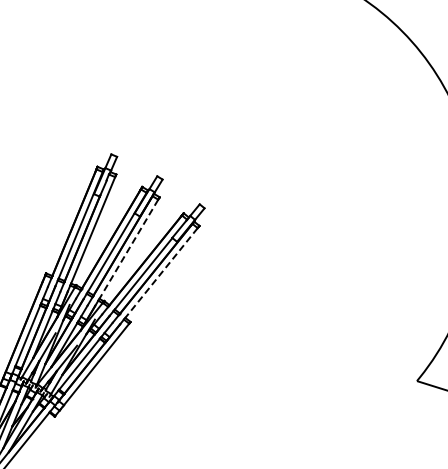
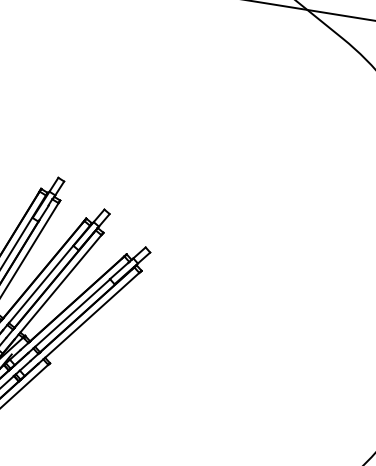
line: (128, 249) -> (60, 284), dashed -> solid
line: (161, 273) -> (92, 315), dashed -> solid

